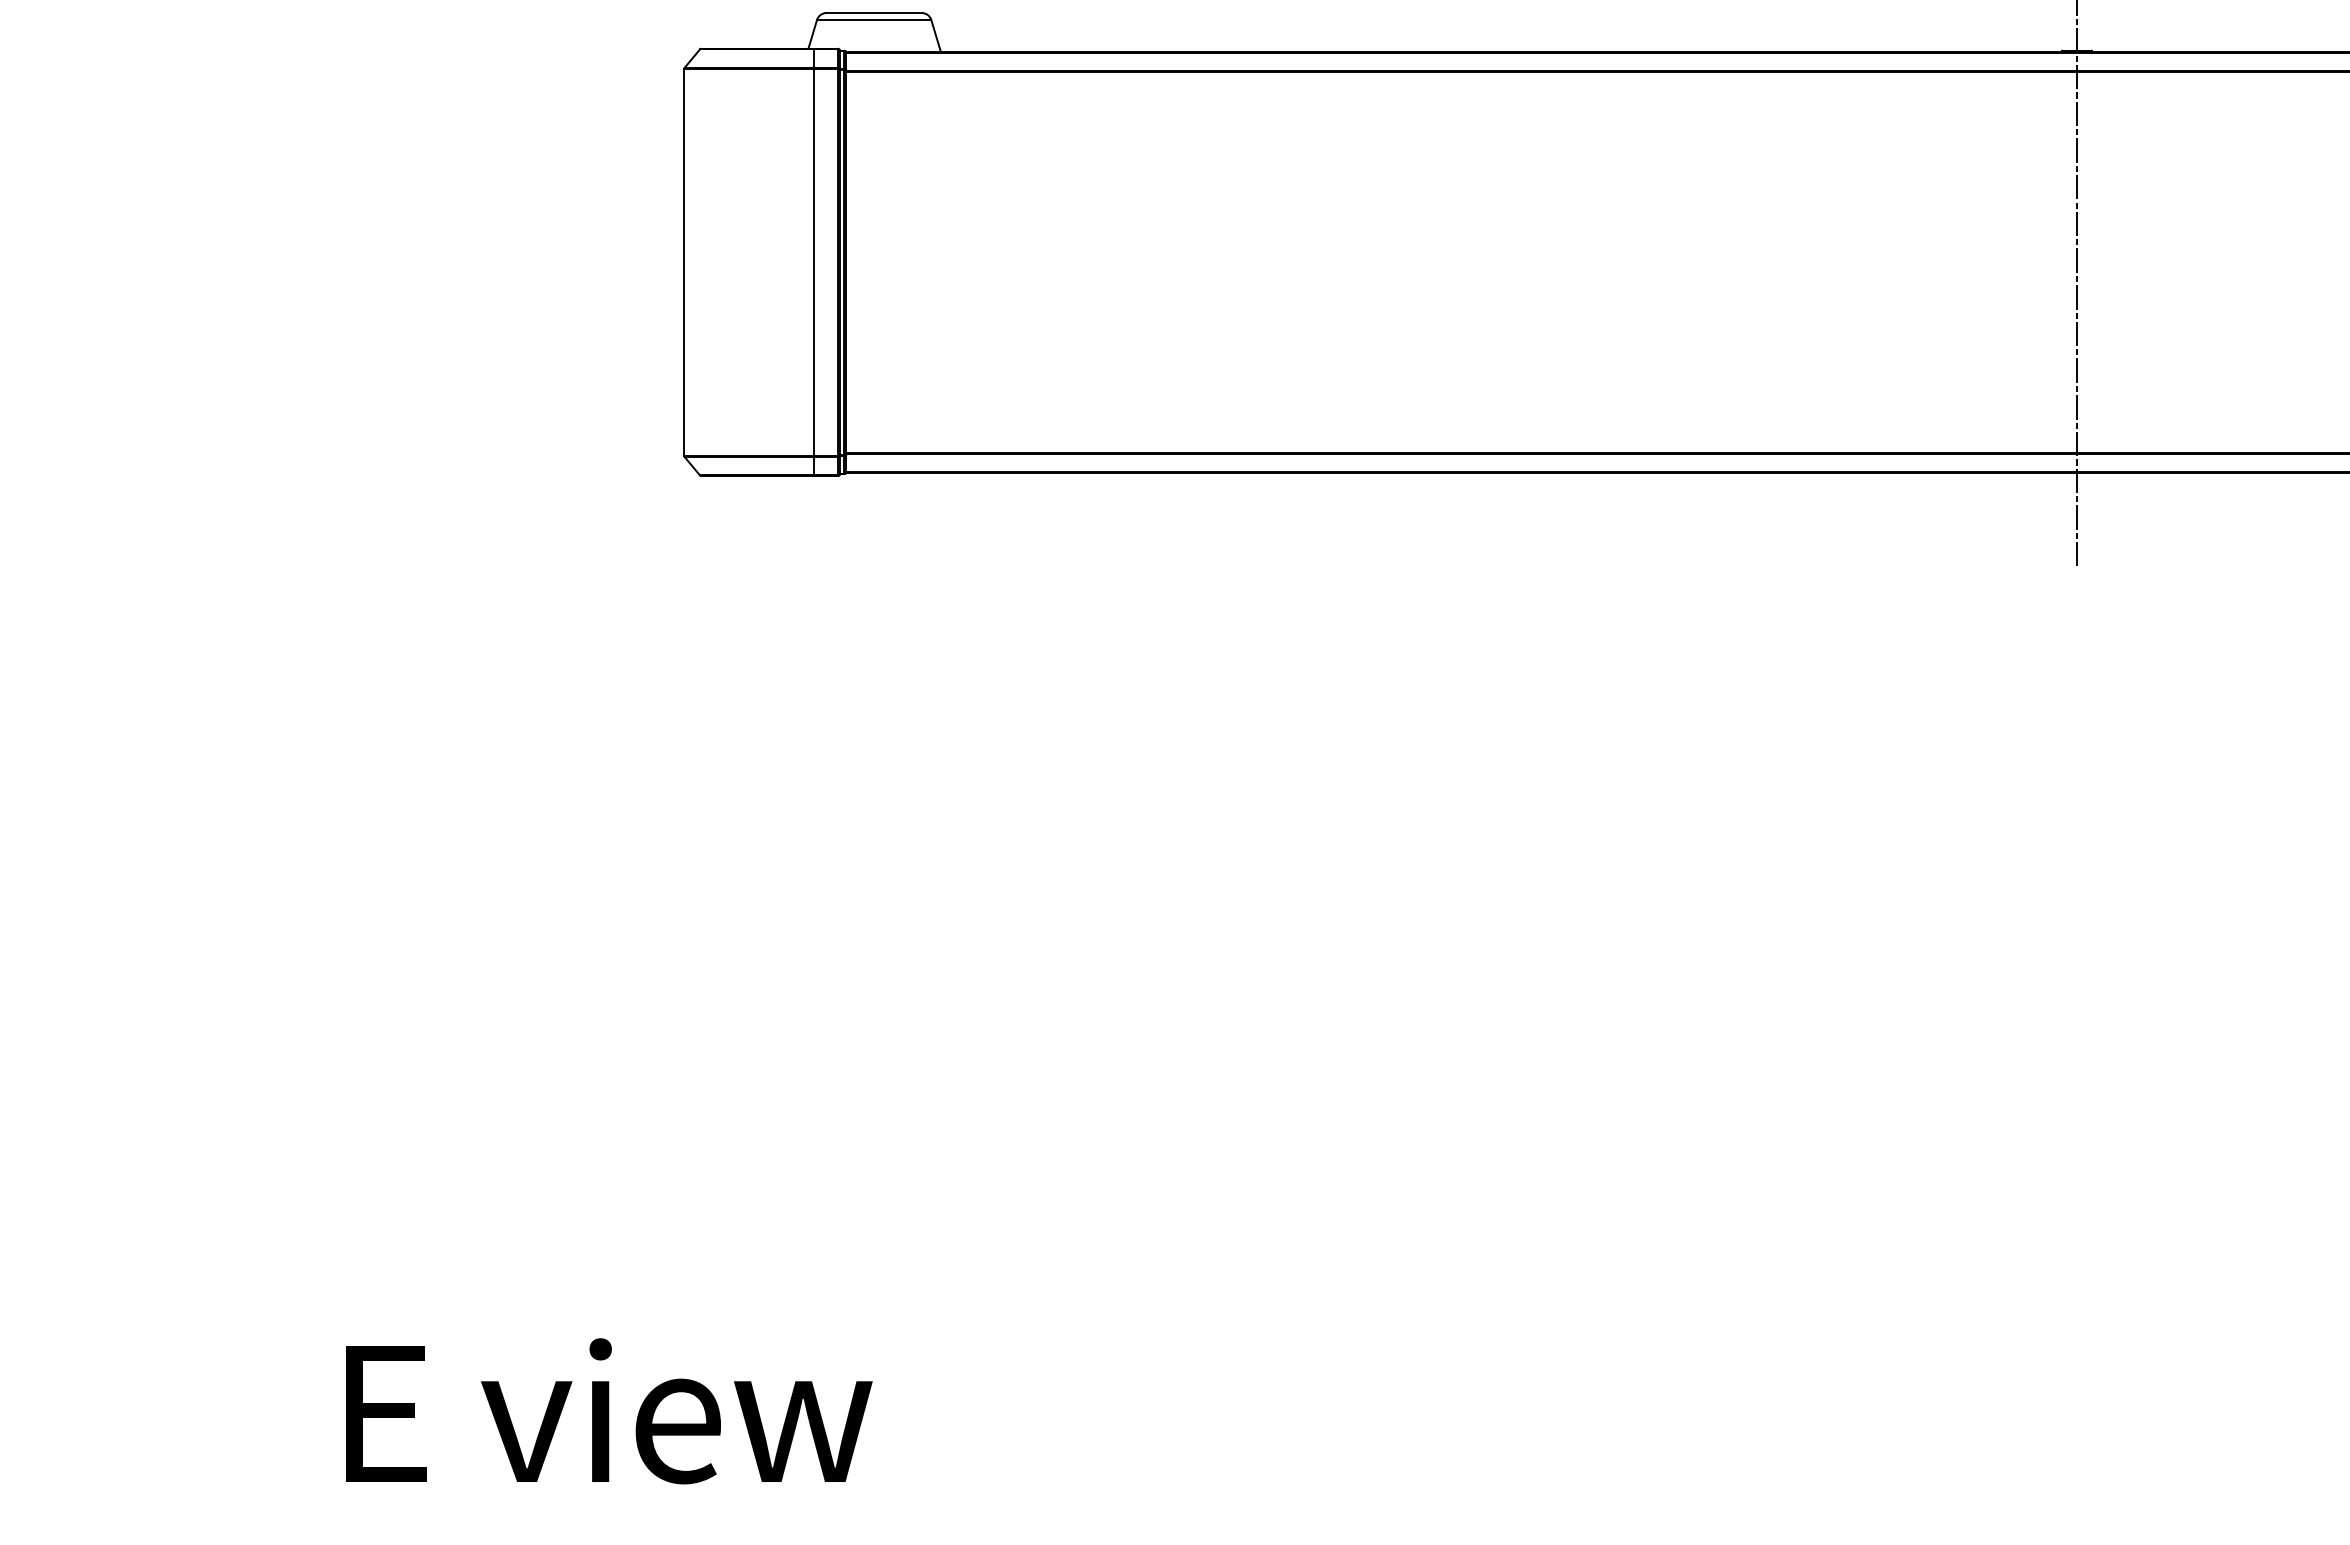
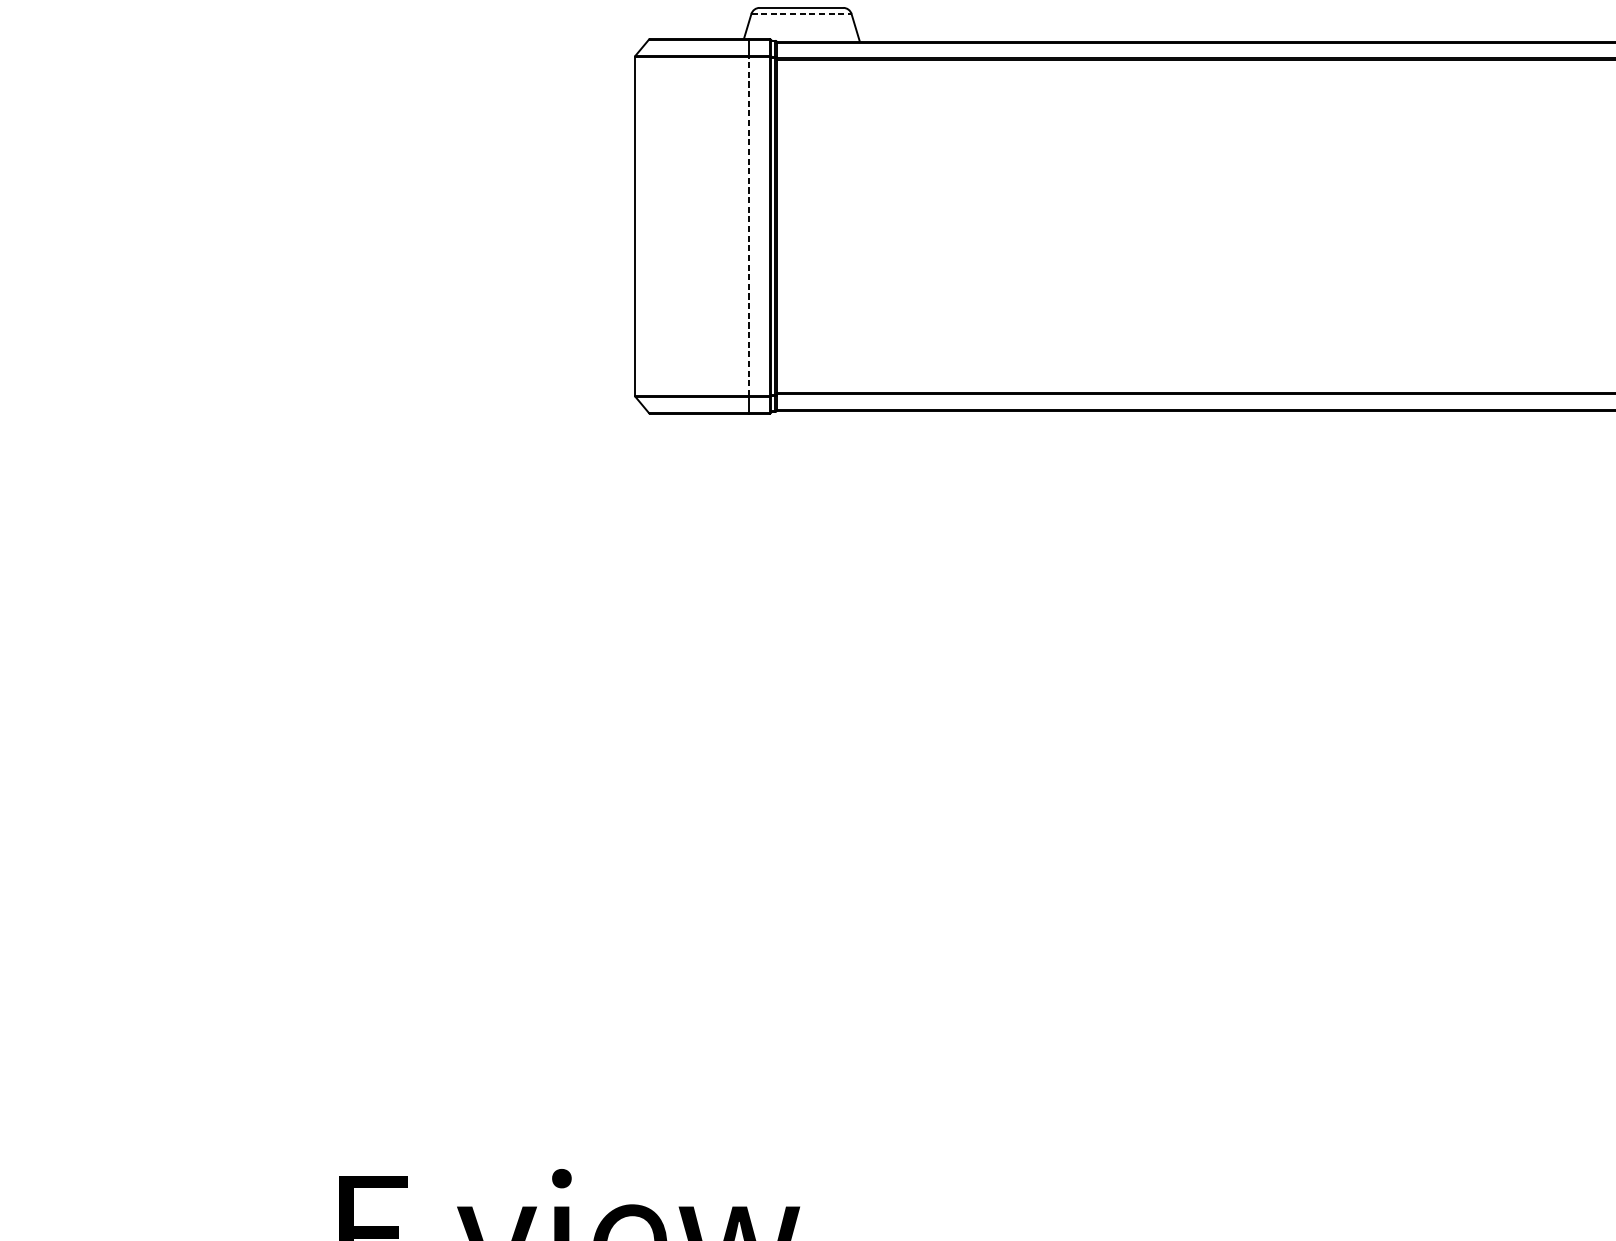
line: (874, 20) -> (801, 14), solid -> dashed
line: (813, 262) -> (748, 226), solid -> dashed

